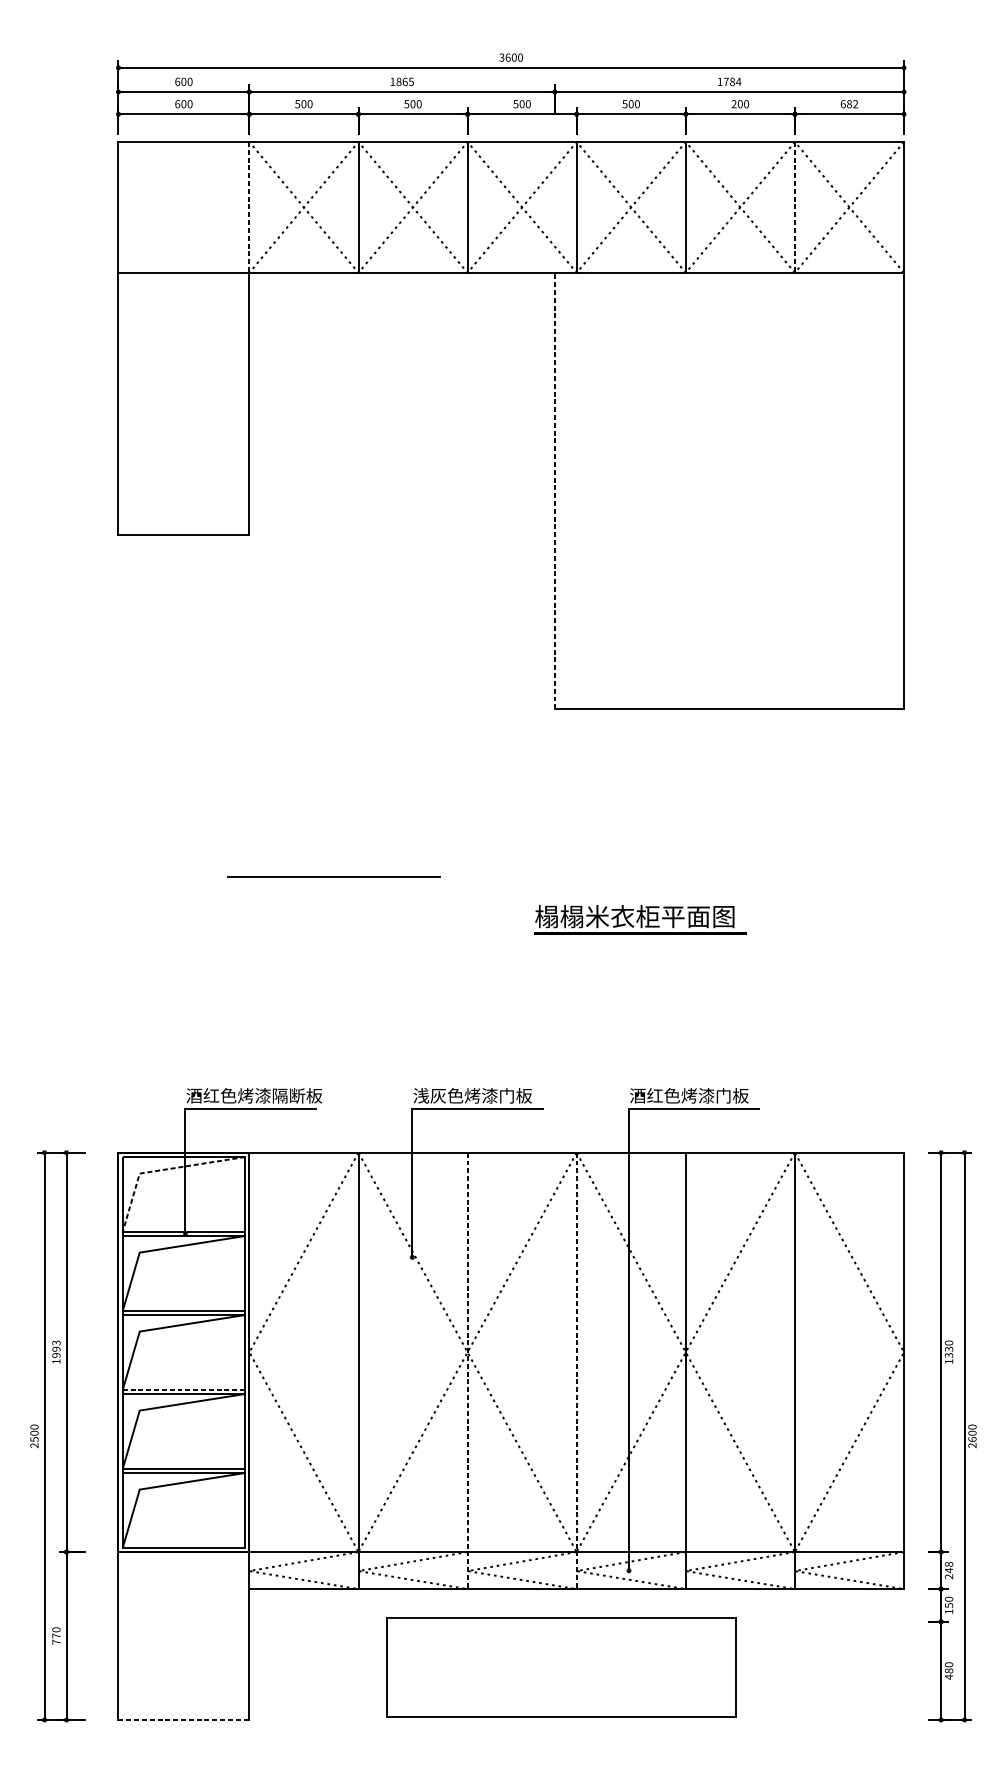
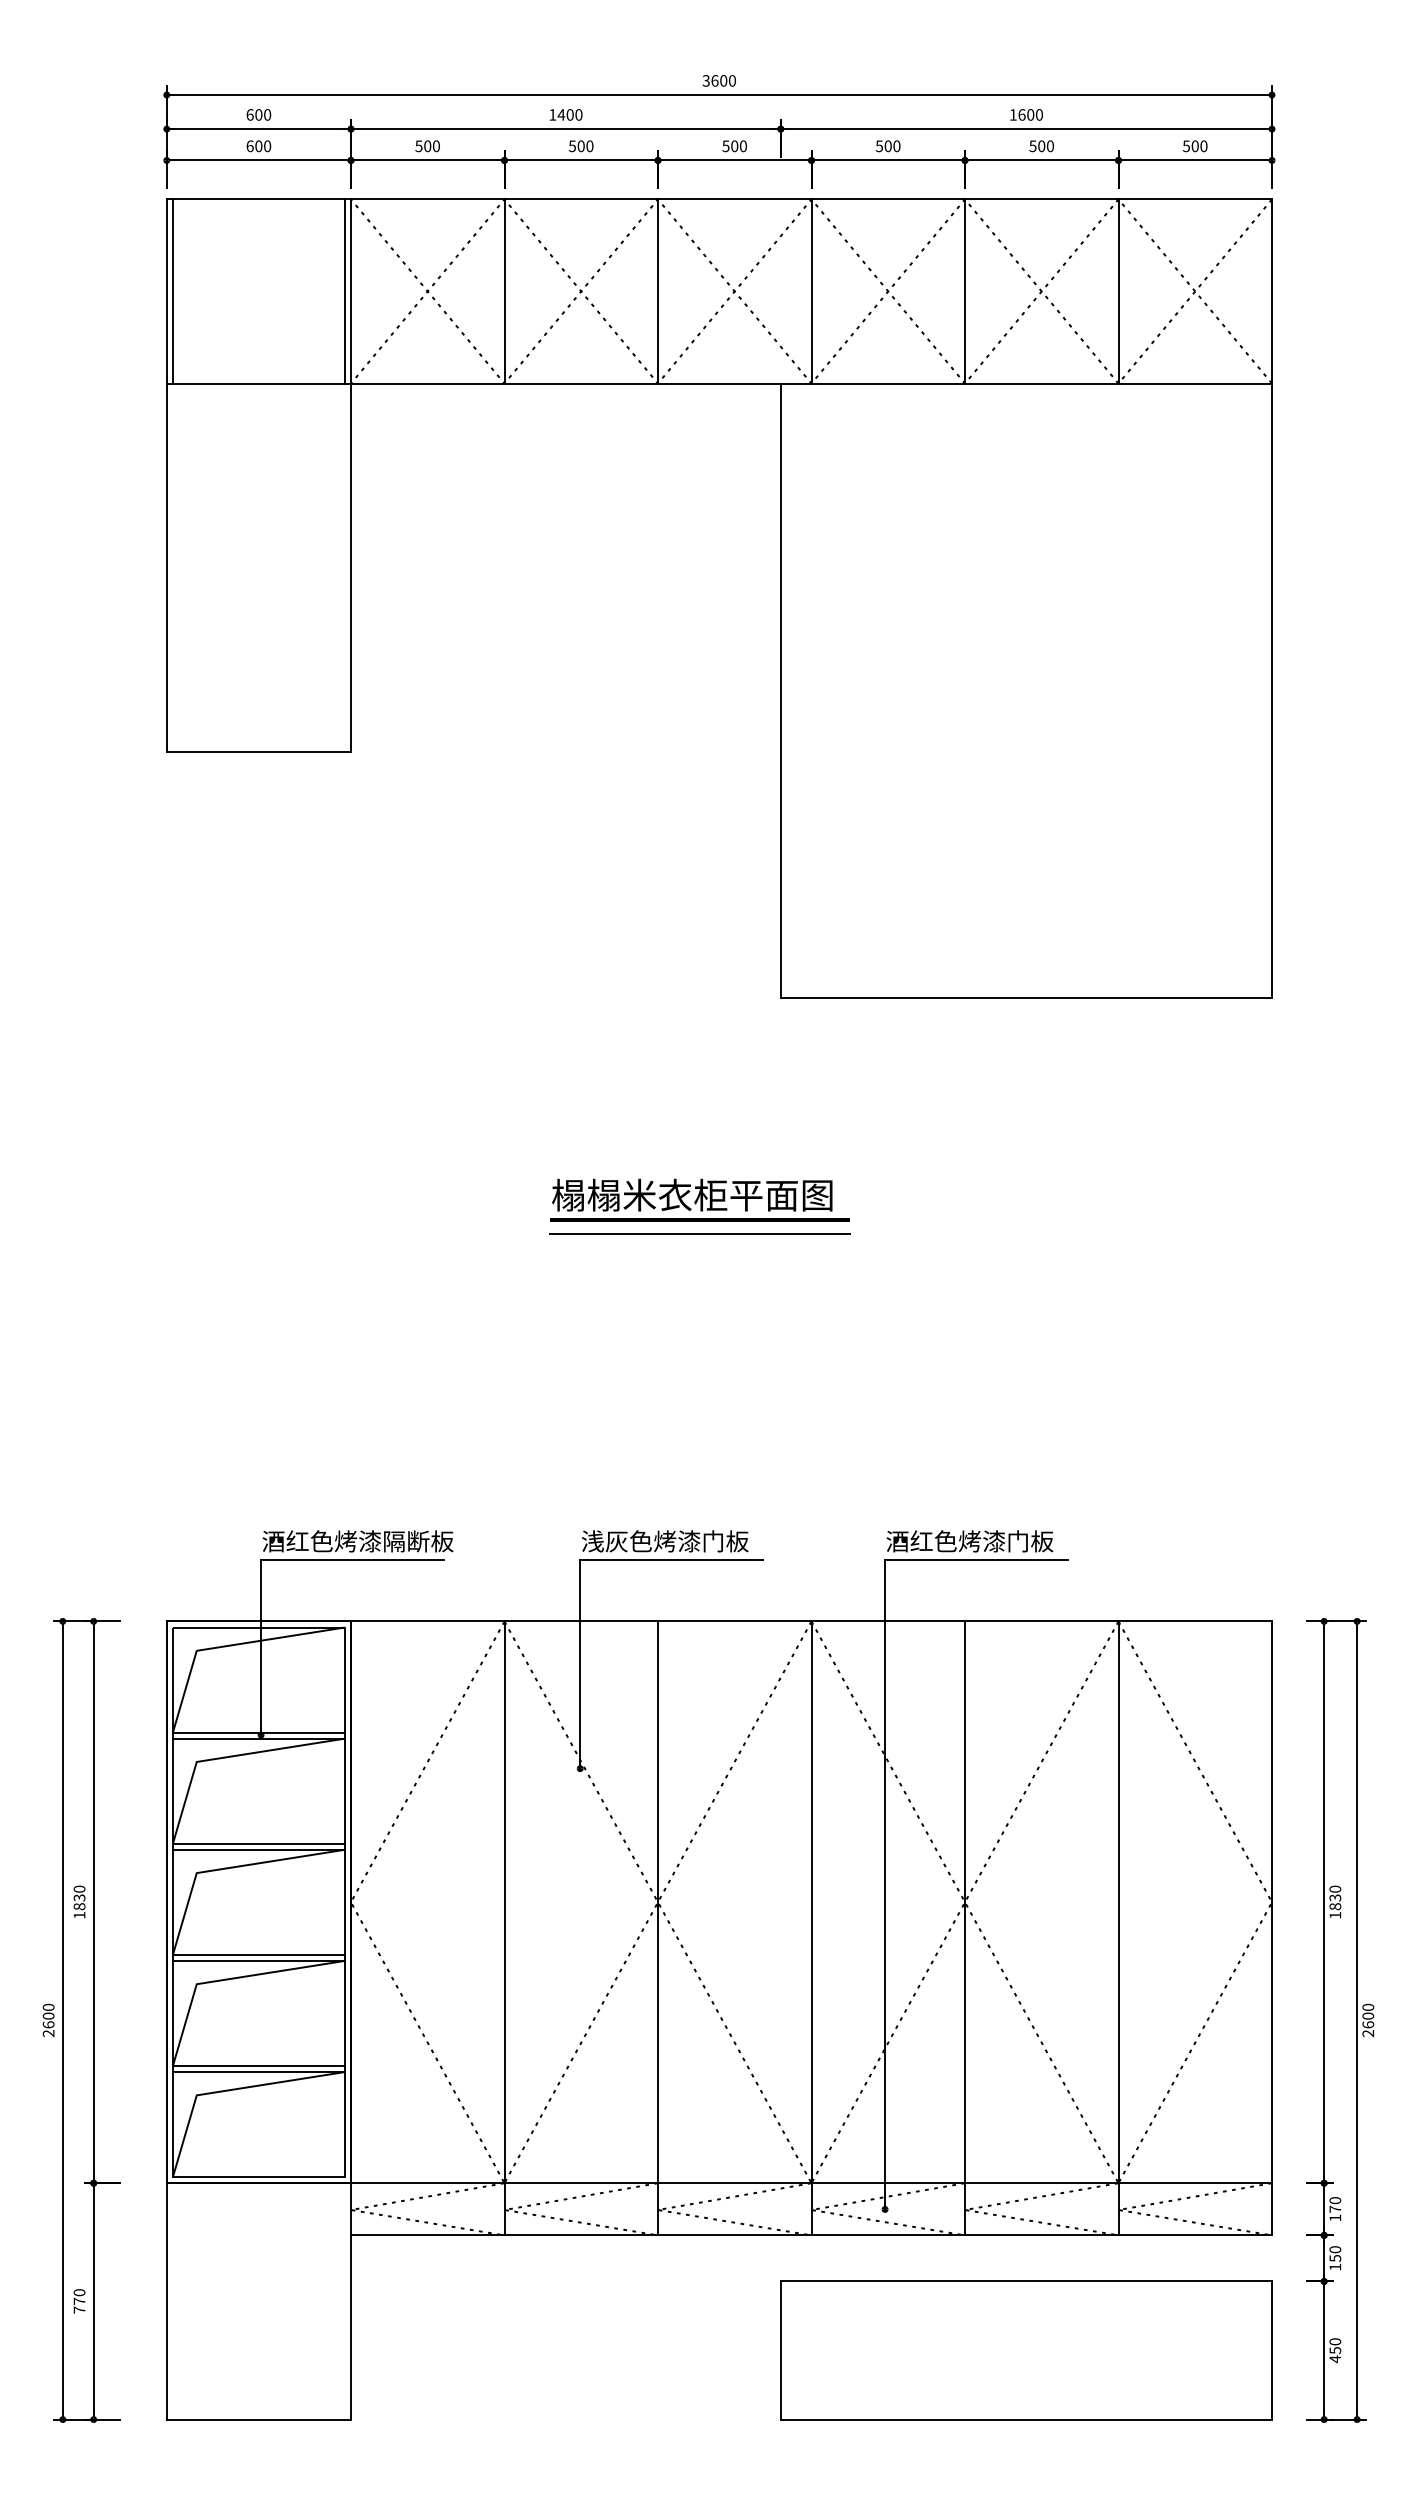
text: (404, 81) -> (569, 114), 1865 -> 1400
text: (732, 81) -> (1030, 114), 1784 -> 1600
text: (733, 104) -> (1032, 146), 200 -> 500
text: (848, 104) -> (1194, 146), 682 -> 500
line: (122, 207) -> (172, 291), added
line: (244, 207) -> (344, 291), added
line: (249, 207) -> (351, 291), dashed -> solid
line: (794, 207) -> (1118, 291), dashed -> solid
line: (554, 491) -> (780, 690), dashed -> solid
line: (333, 876) -> (699, 1233), moved
text: (639, 919) -> (699, 1199), moved
line: (161, 1170) -> (227, 1646), dashed -> solid
text: (56, 1348) -> (79, 1897), 1993 -> 1830
text: (948, 1355) -> (1334, 1906), 1330 -> 1830
line: (467, 1370) -> (658, 1928), dashed -> solid
line: (576, 1370) -> (811, 1928), dashed -> solid
line: (183, 1389) -> (258, 1954), dashed -> solid
text: (34, 1439) -> (48, 2024), 2500 -> 2600
text: (949, 1570) -> (1335, 2209), 248 -> 170
part: (561, 1667) -> (1026, 2350), moved
text: (949, 1670) -> (1335, 2350), 480 -> 450
line: (184, 1719) -> (259, 2419), dashed -> solid

